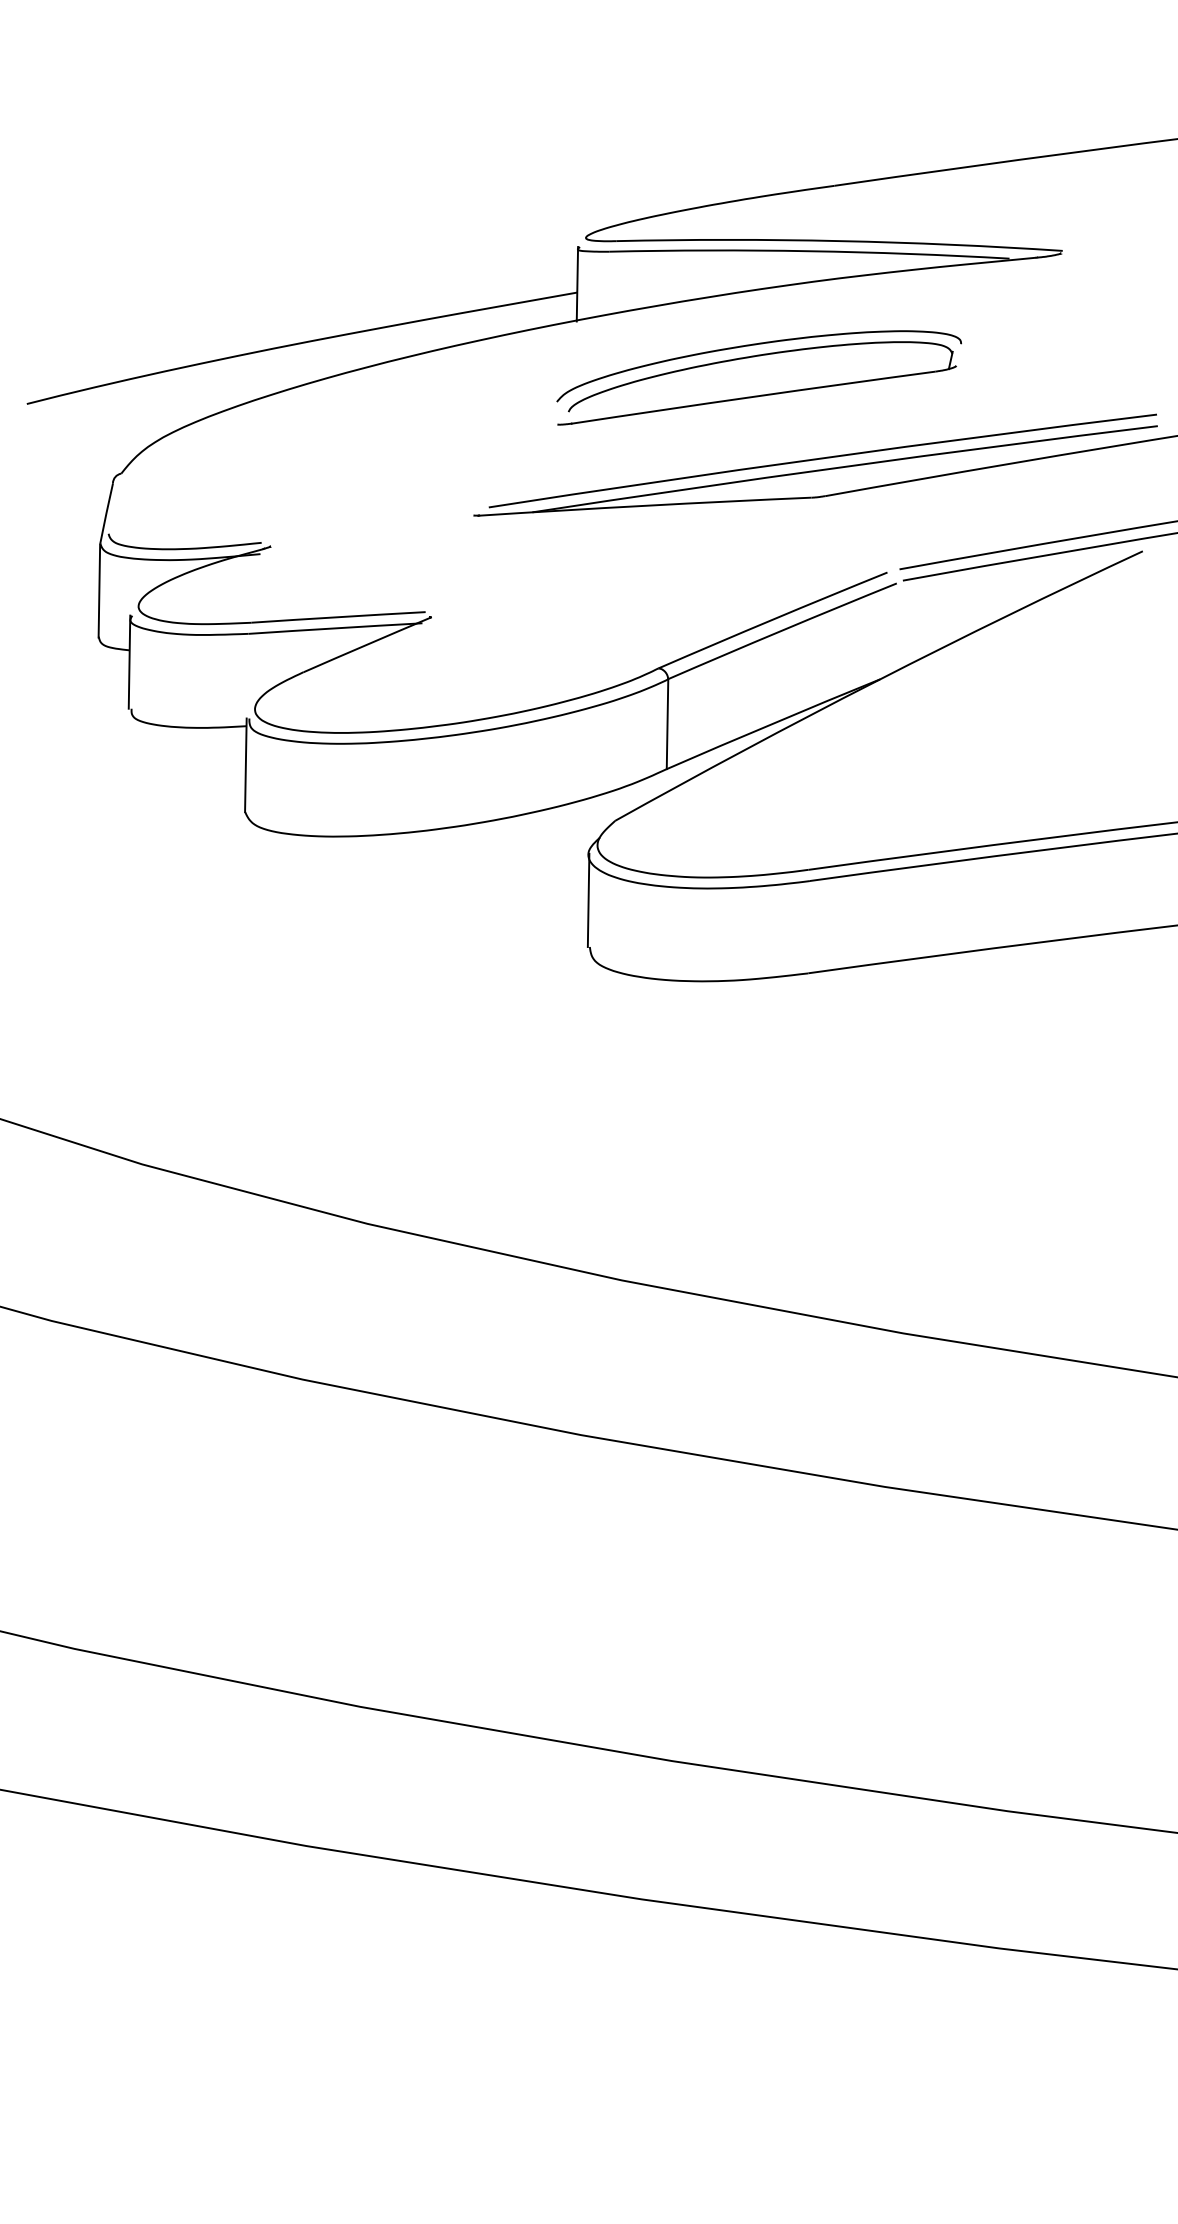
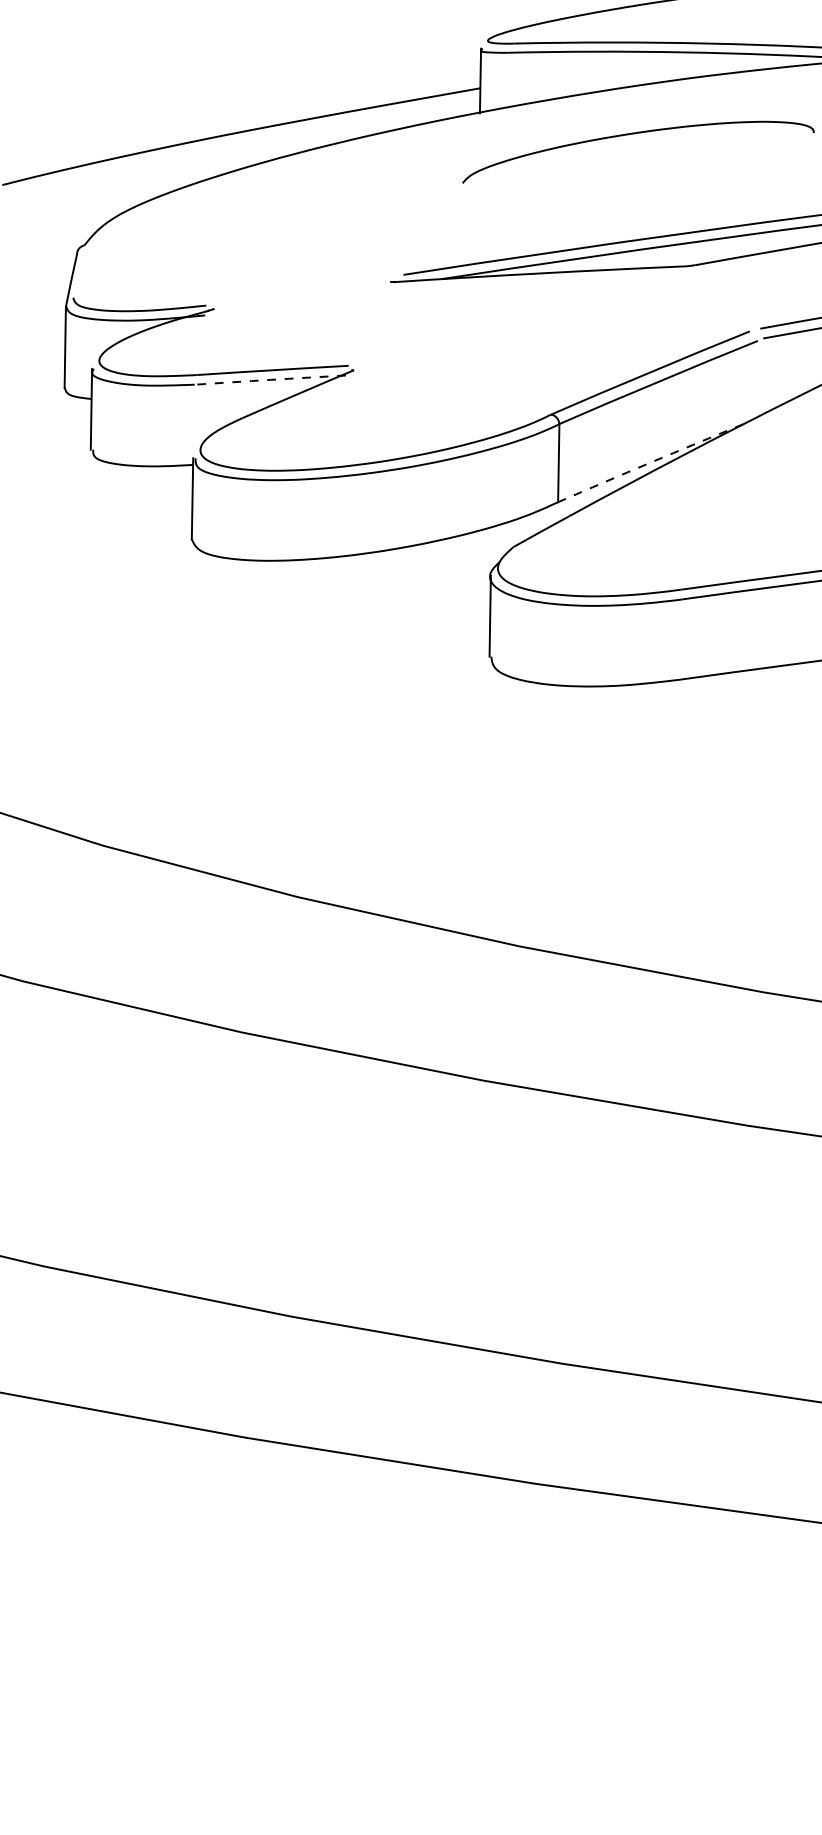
part: (756, 395) -> (636, 177), removed
arc: (335, 628) -> (270, 380), solid -> dashed
arc: (773, 723) -> (650, 462), solid -> dashed

